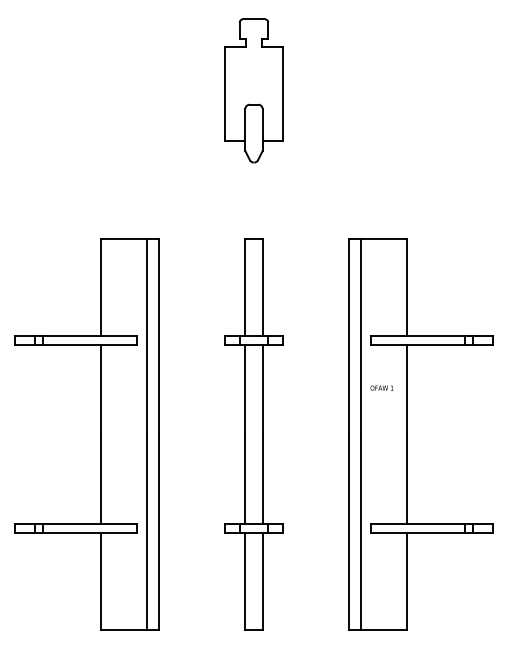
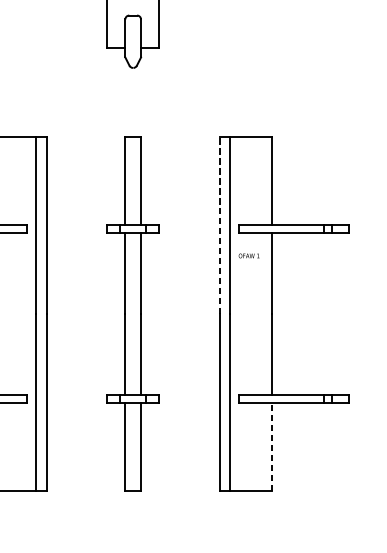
line: (349, 336) -> (219, 225), solid -> dashed
text: (381, 387) -> (248, 255), moved
line: (407, 580) -> (272, 446), solid -> dashed

